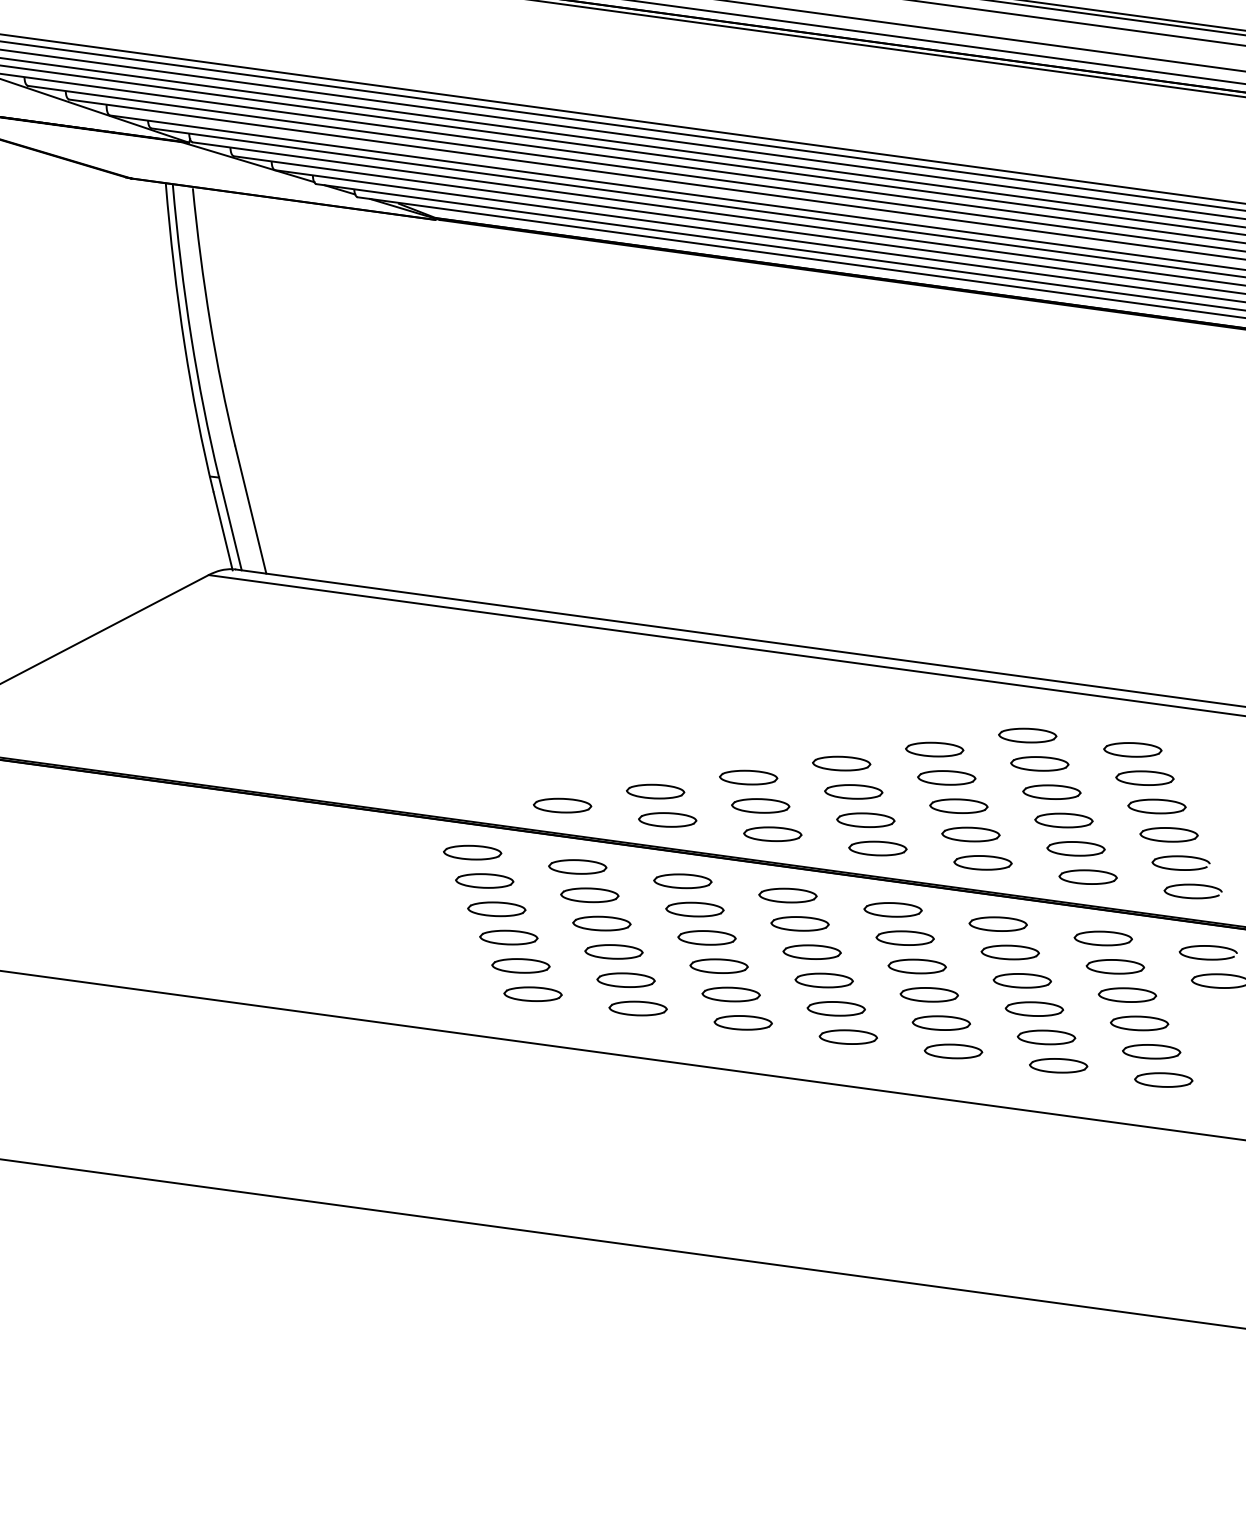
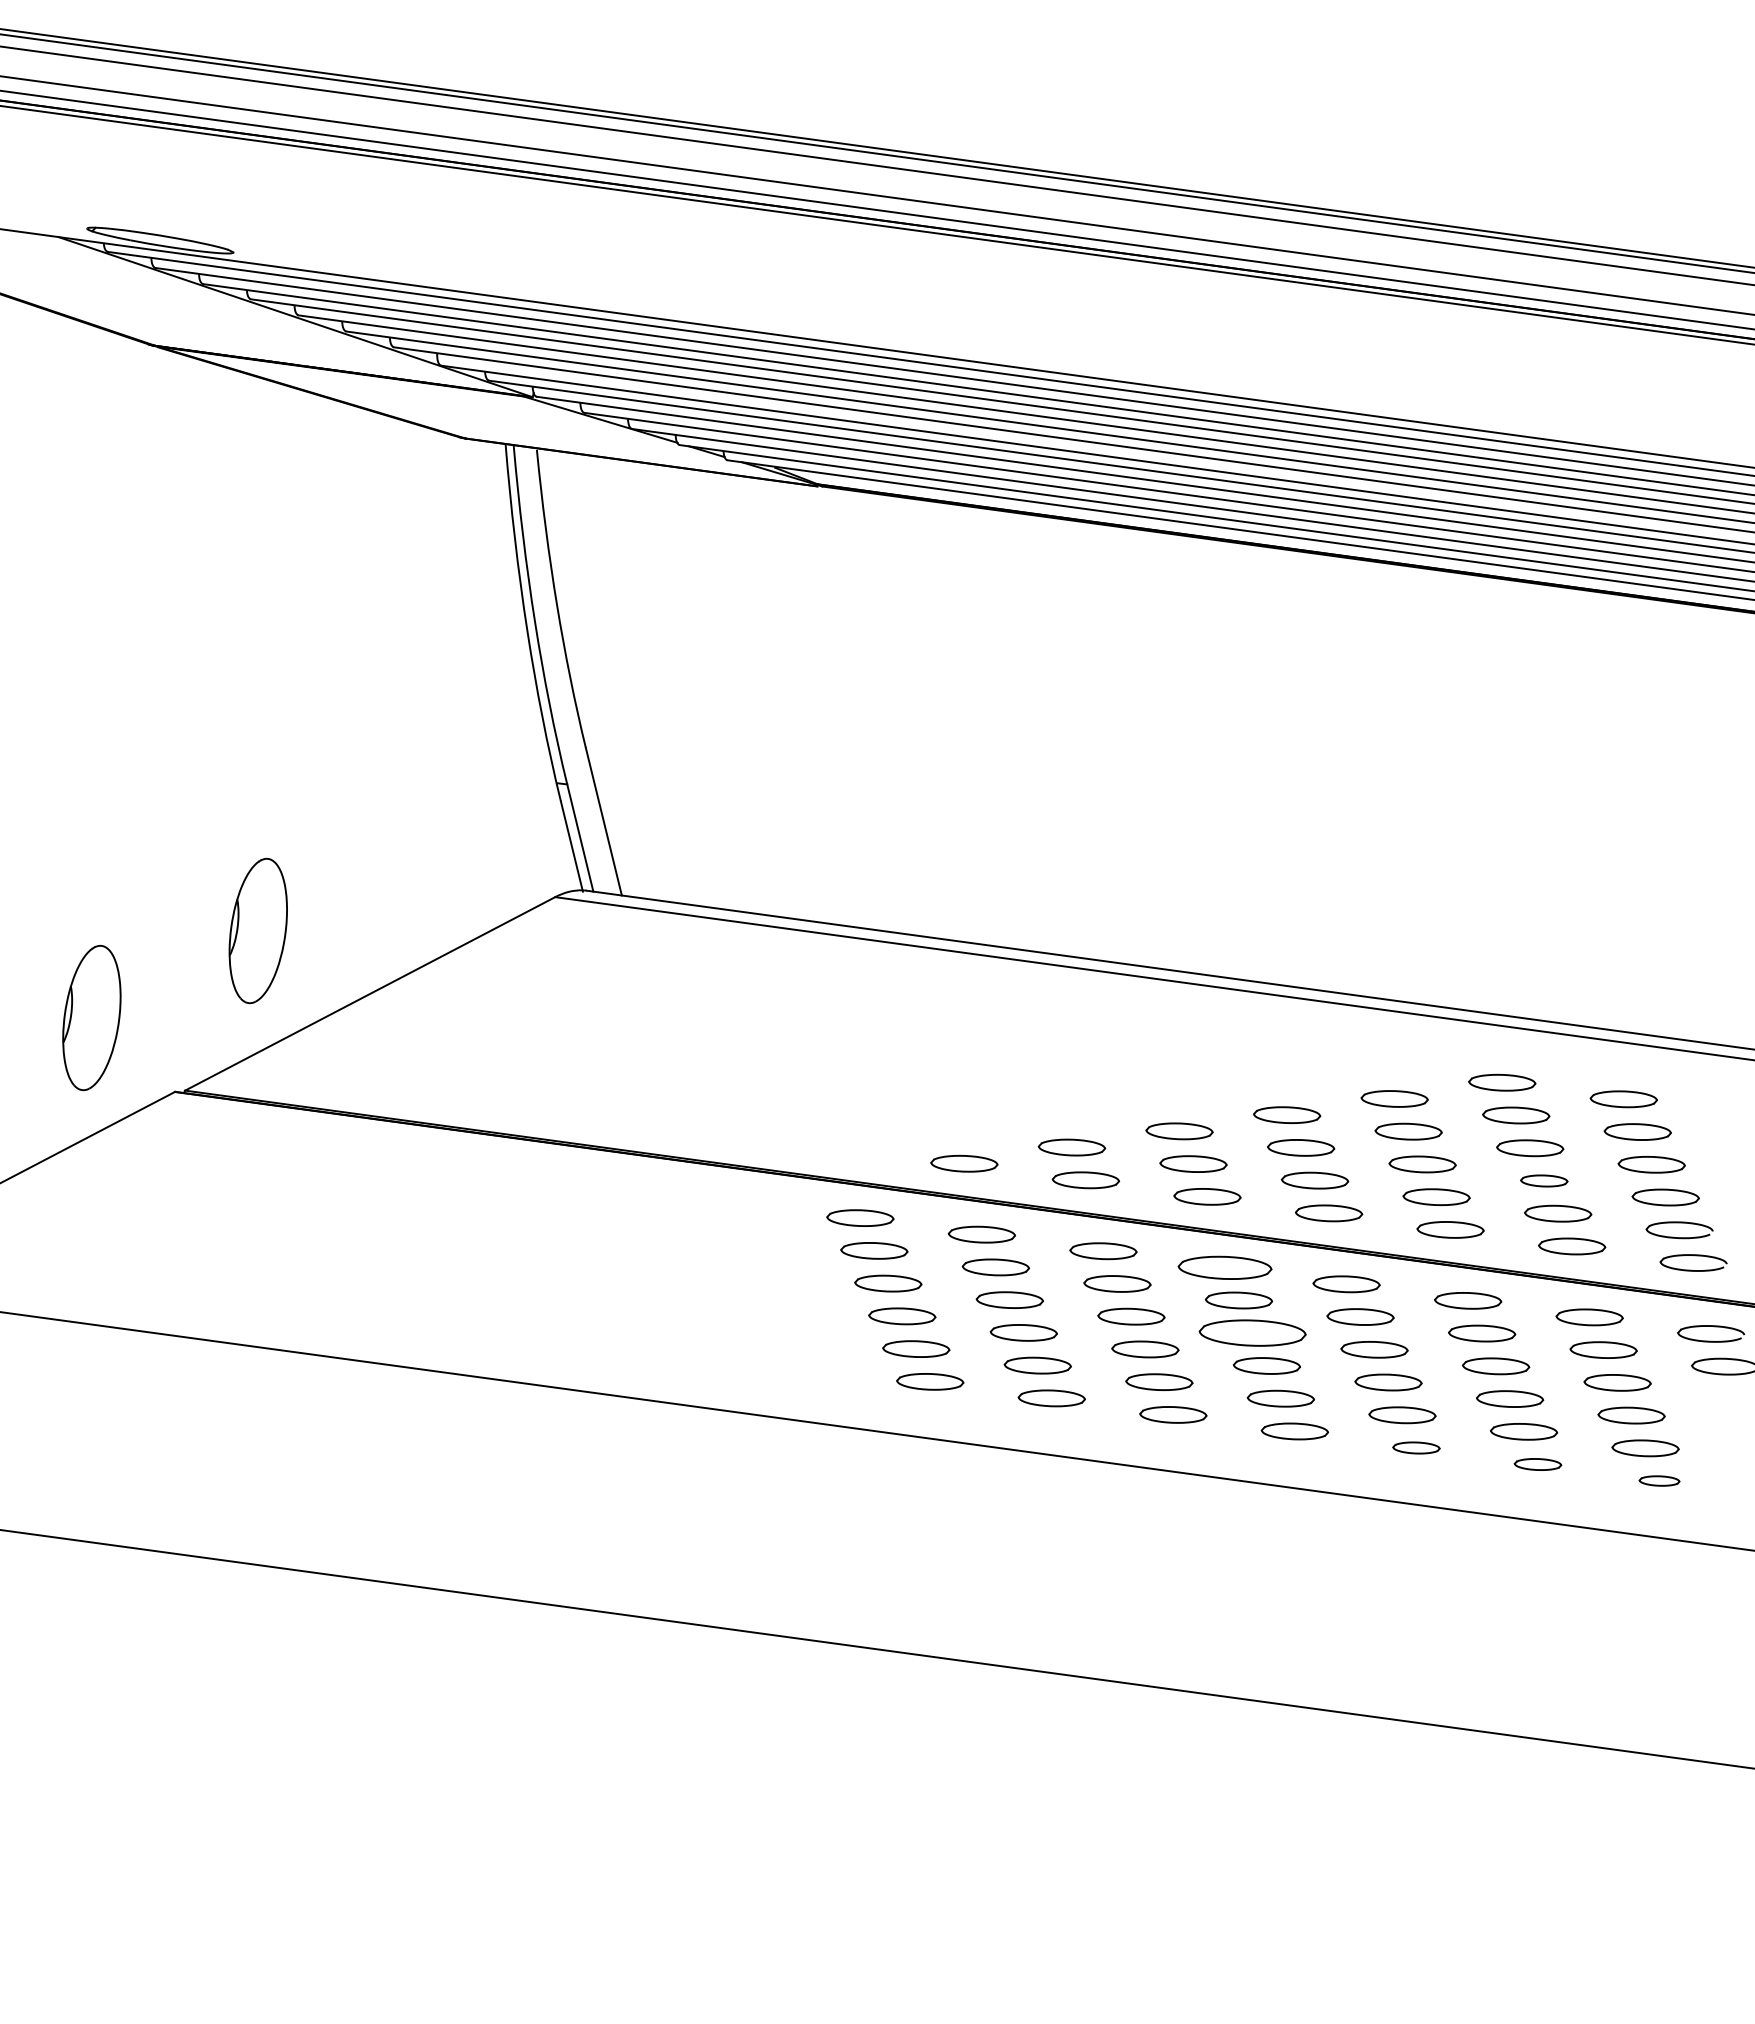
part: (1064, 820) -> (1544, 1180), size x0.7
part: (787, 895) -> (1224, 1267), size x1.4
part: (812, 952) -> (1253, 1333), size x1.6
part: (953, 1051) -> (1416, 1447), size x0.7
part: (1058, 1065) -> (1537, 1464), size x0.7
part: (1163, 1079) -> (1659, 1480), size x0.6

